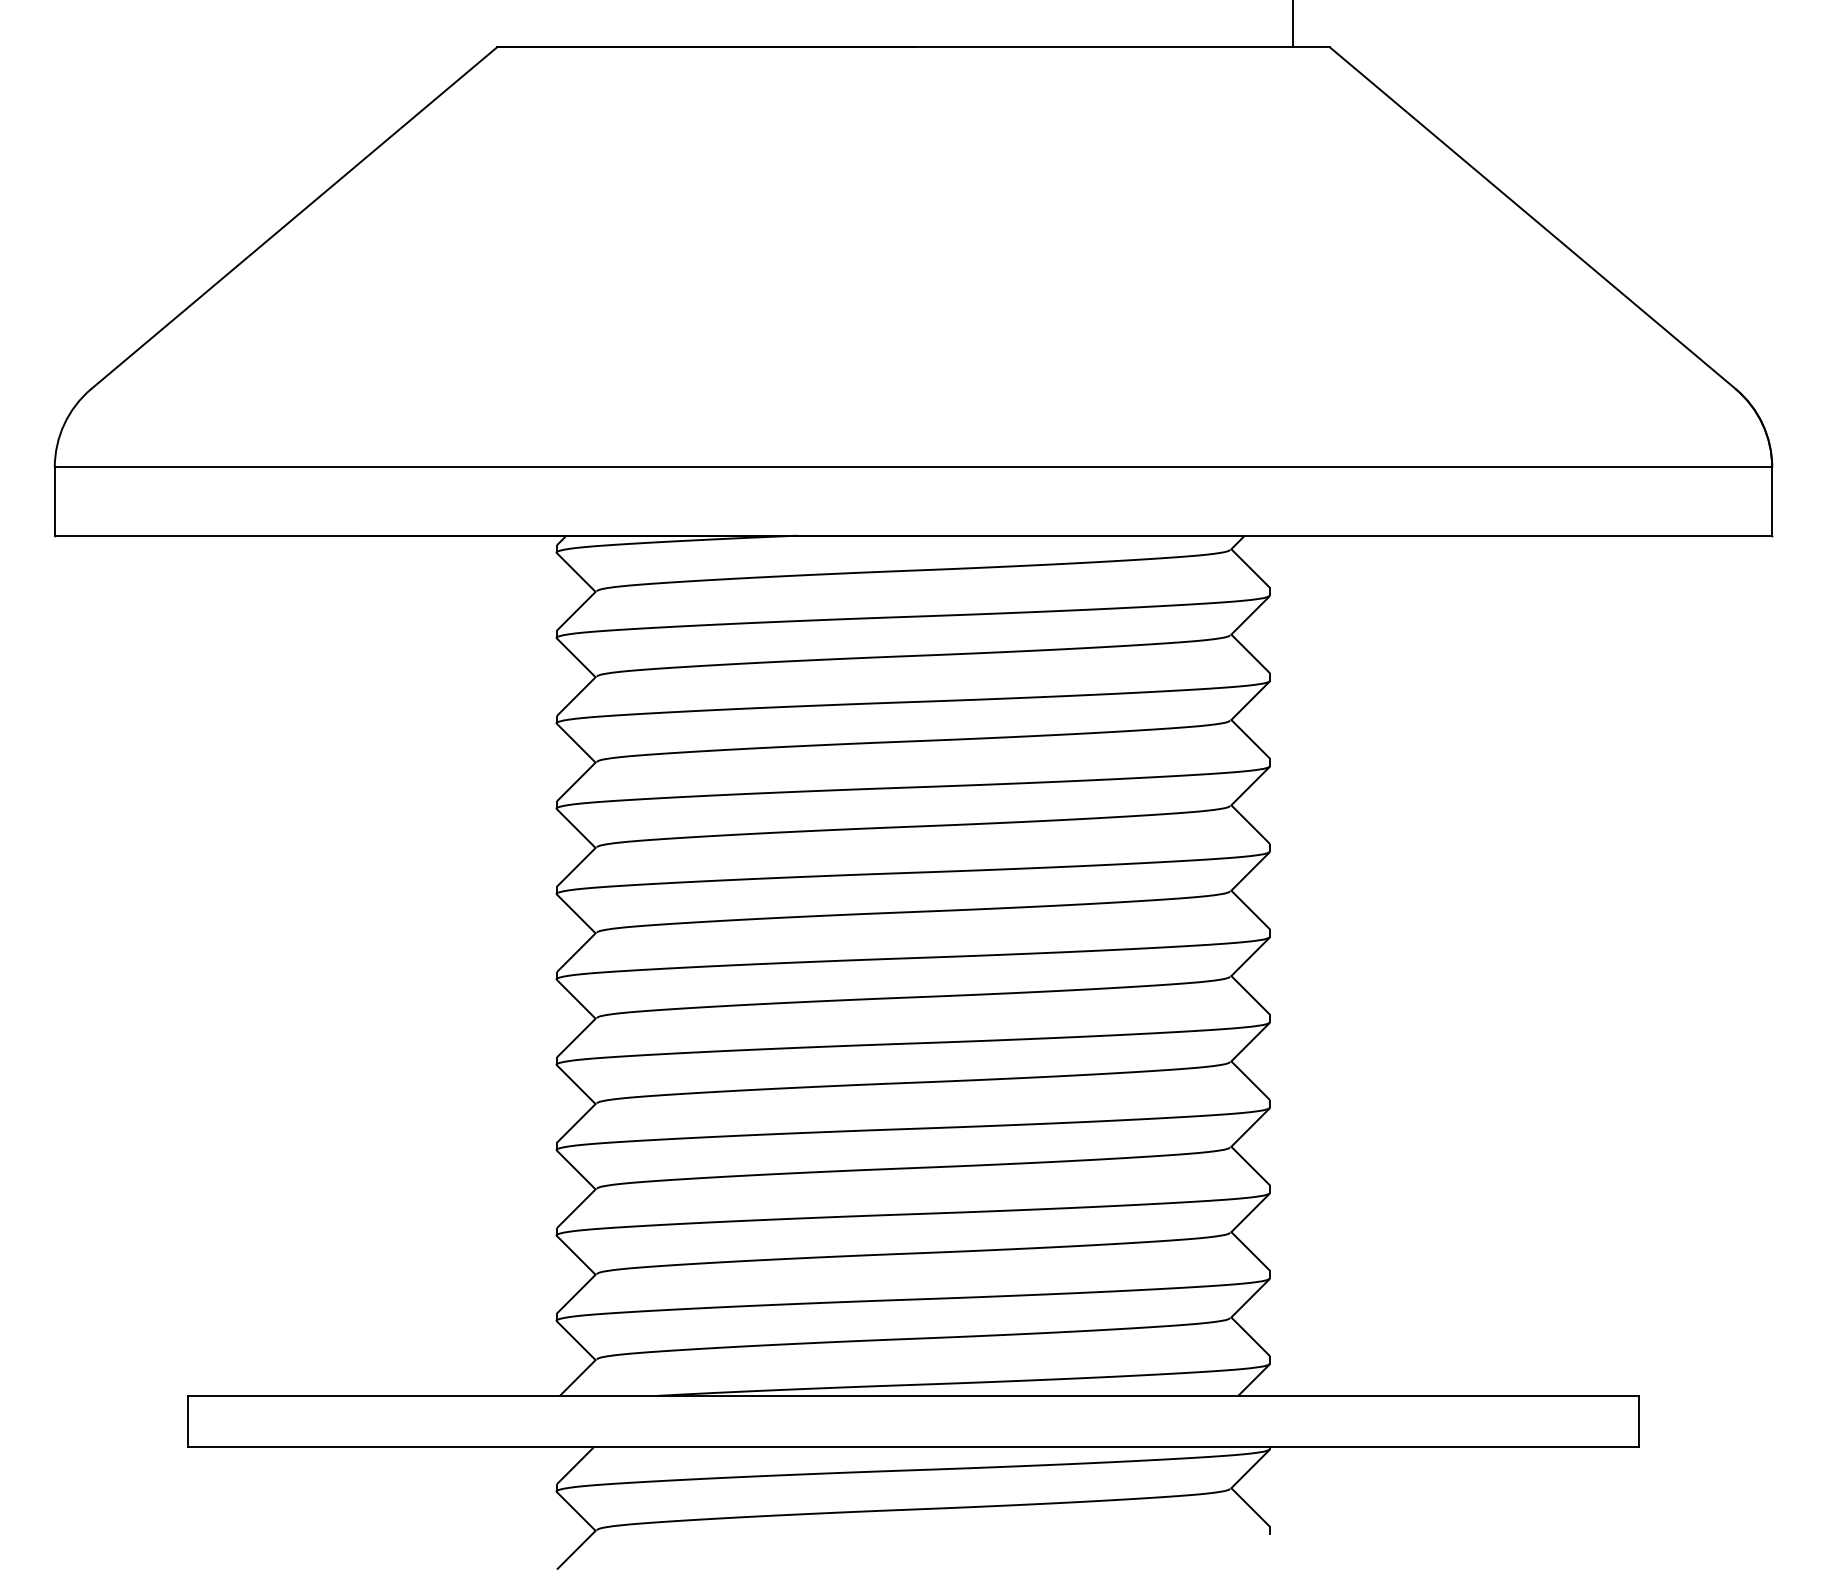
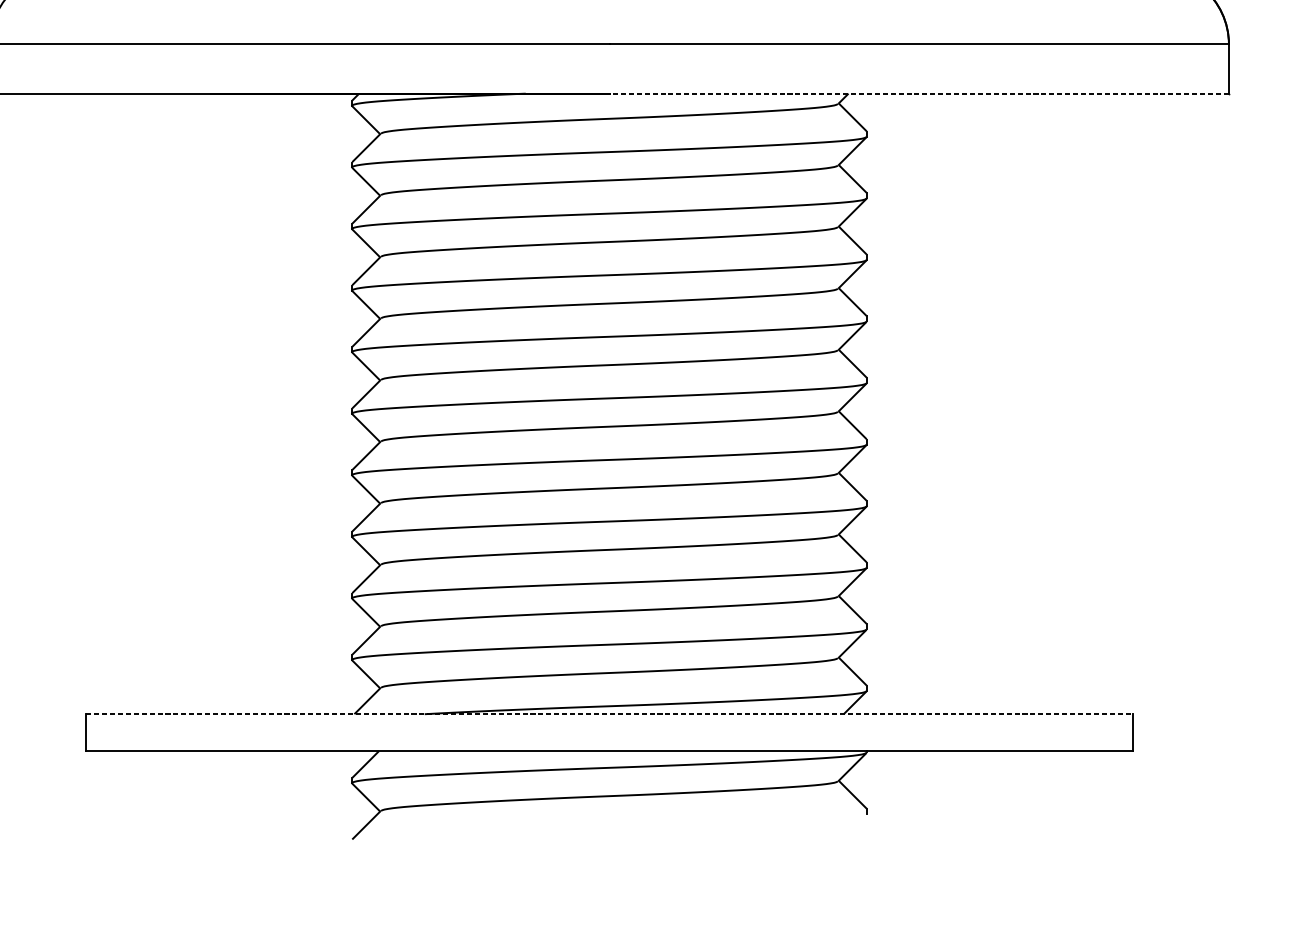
line: (1342, 535) -> (918, 93), solid -> dashed
line: (913, 1395) -> (609, 713), solid -> dashed

